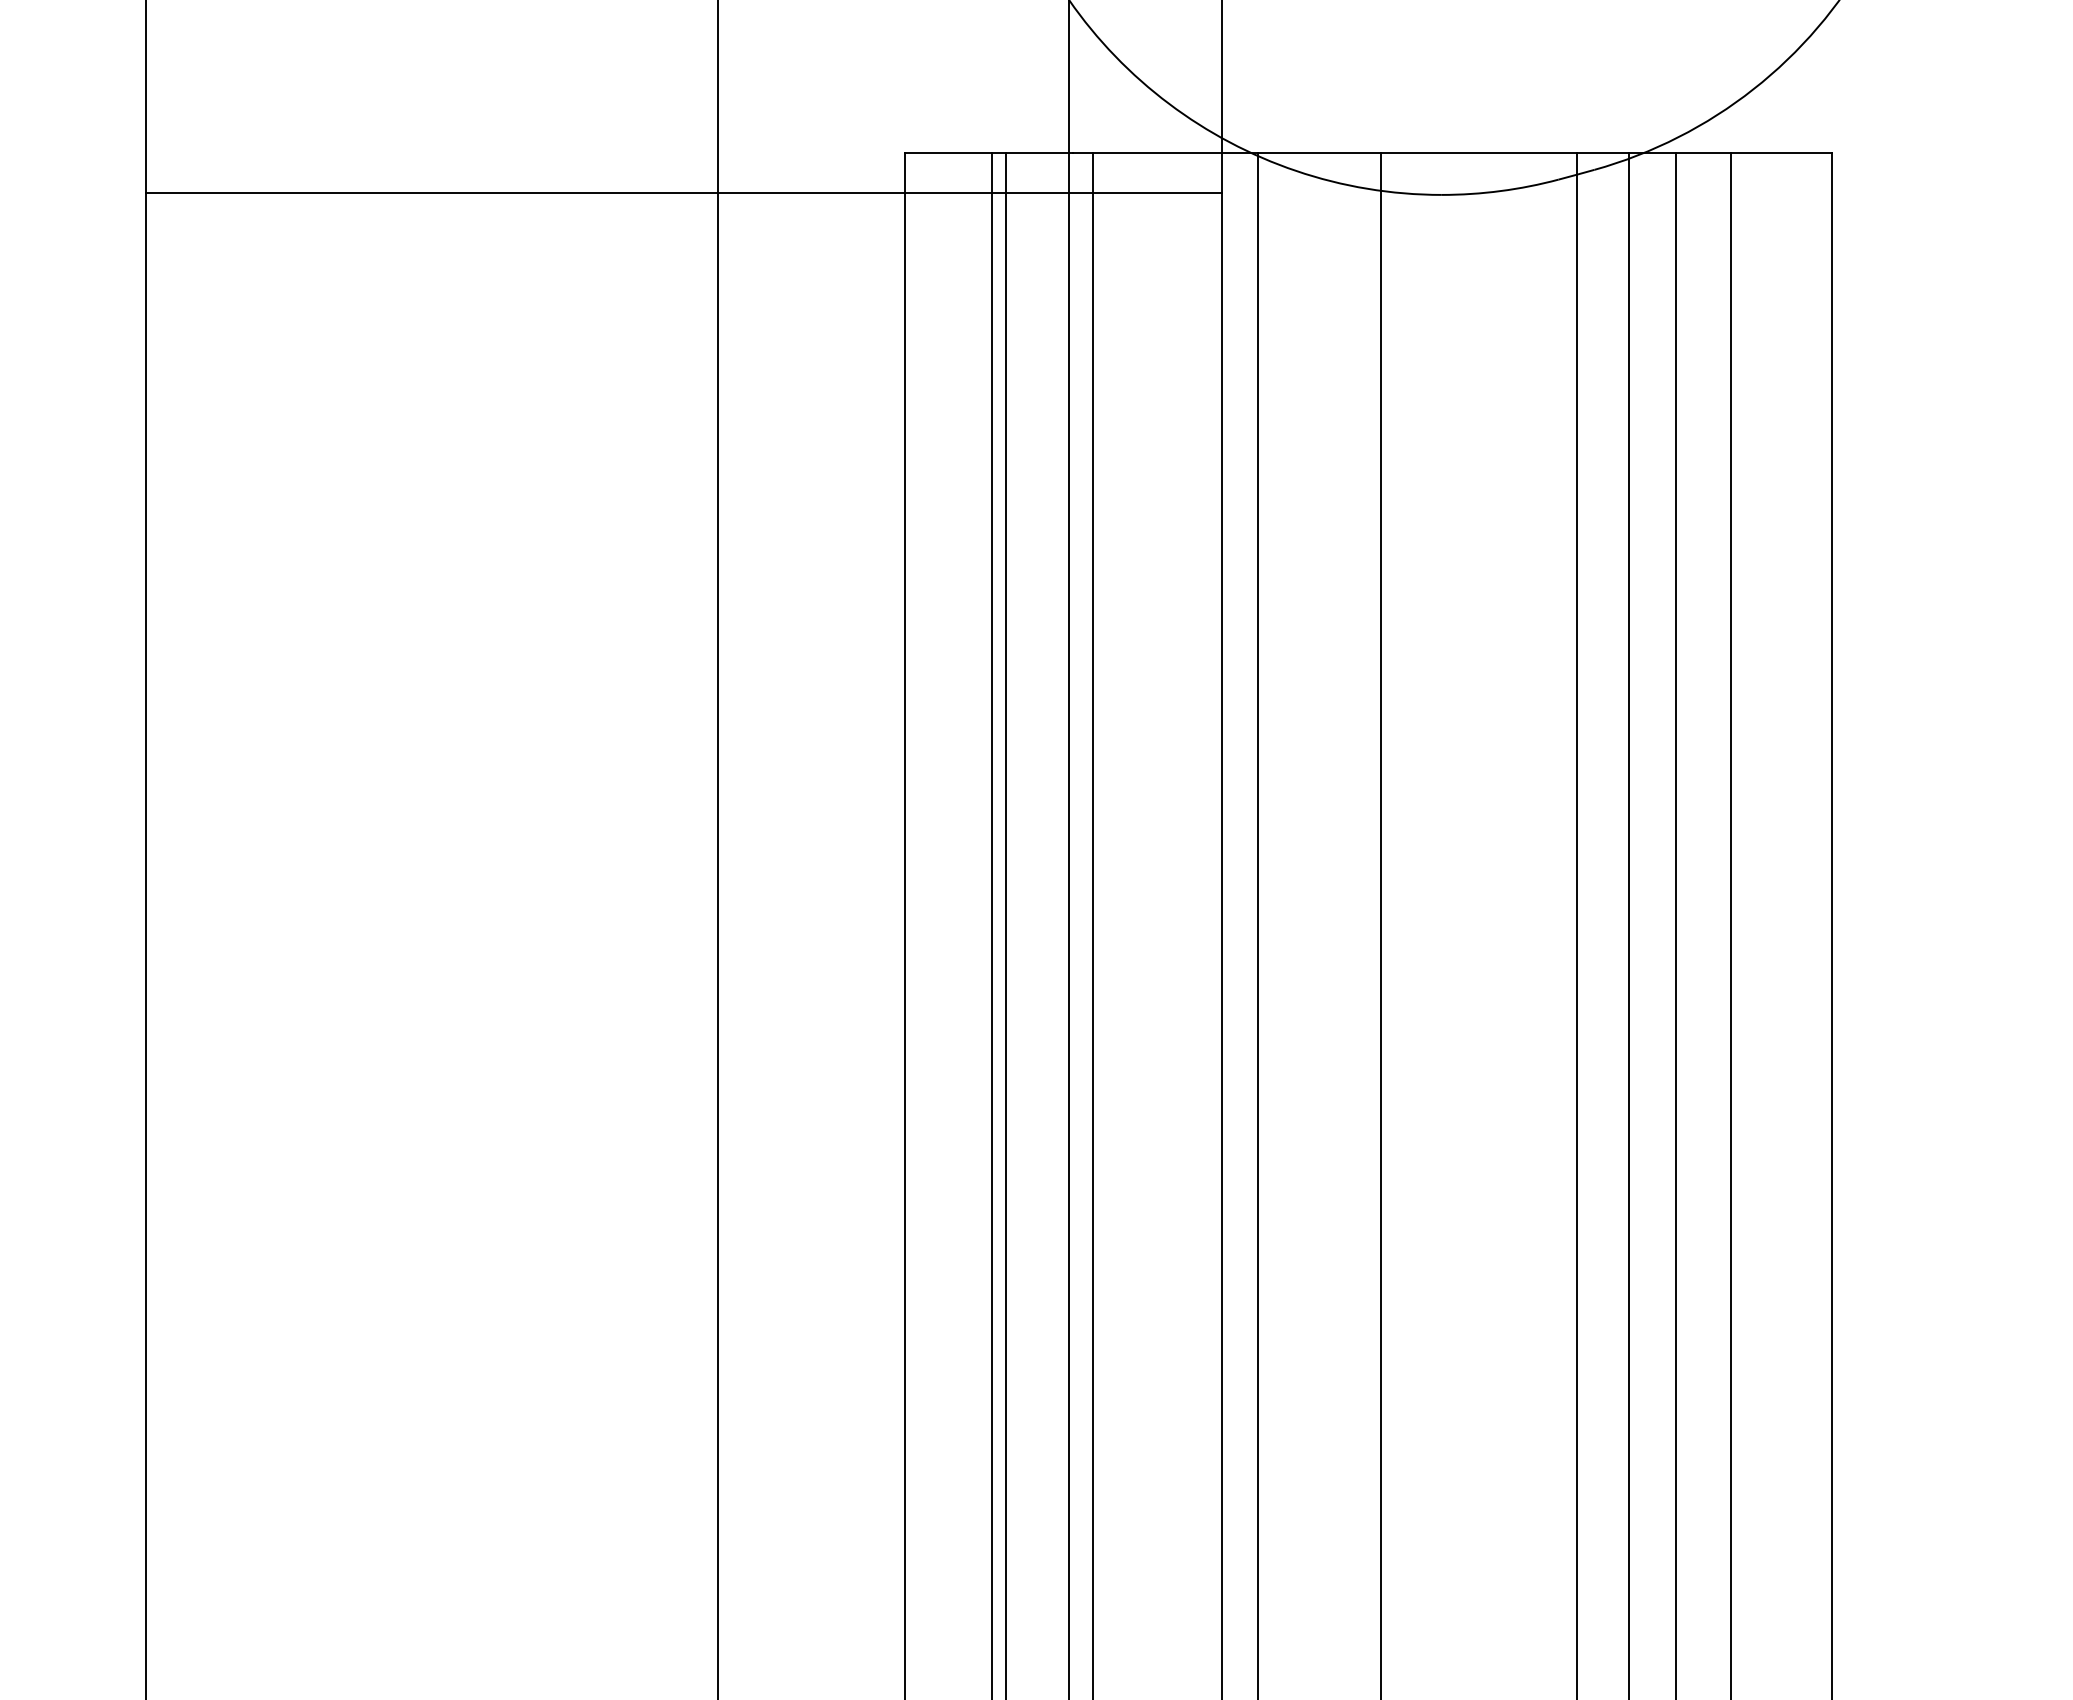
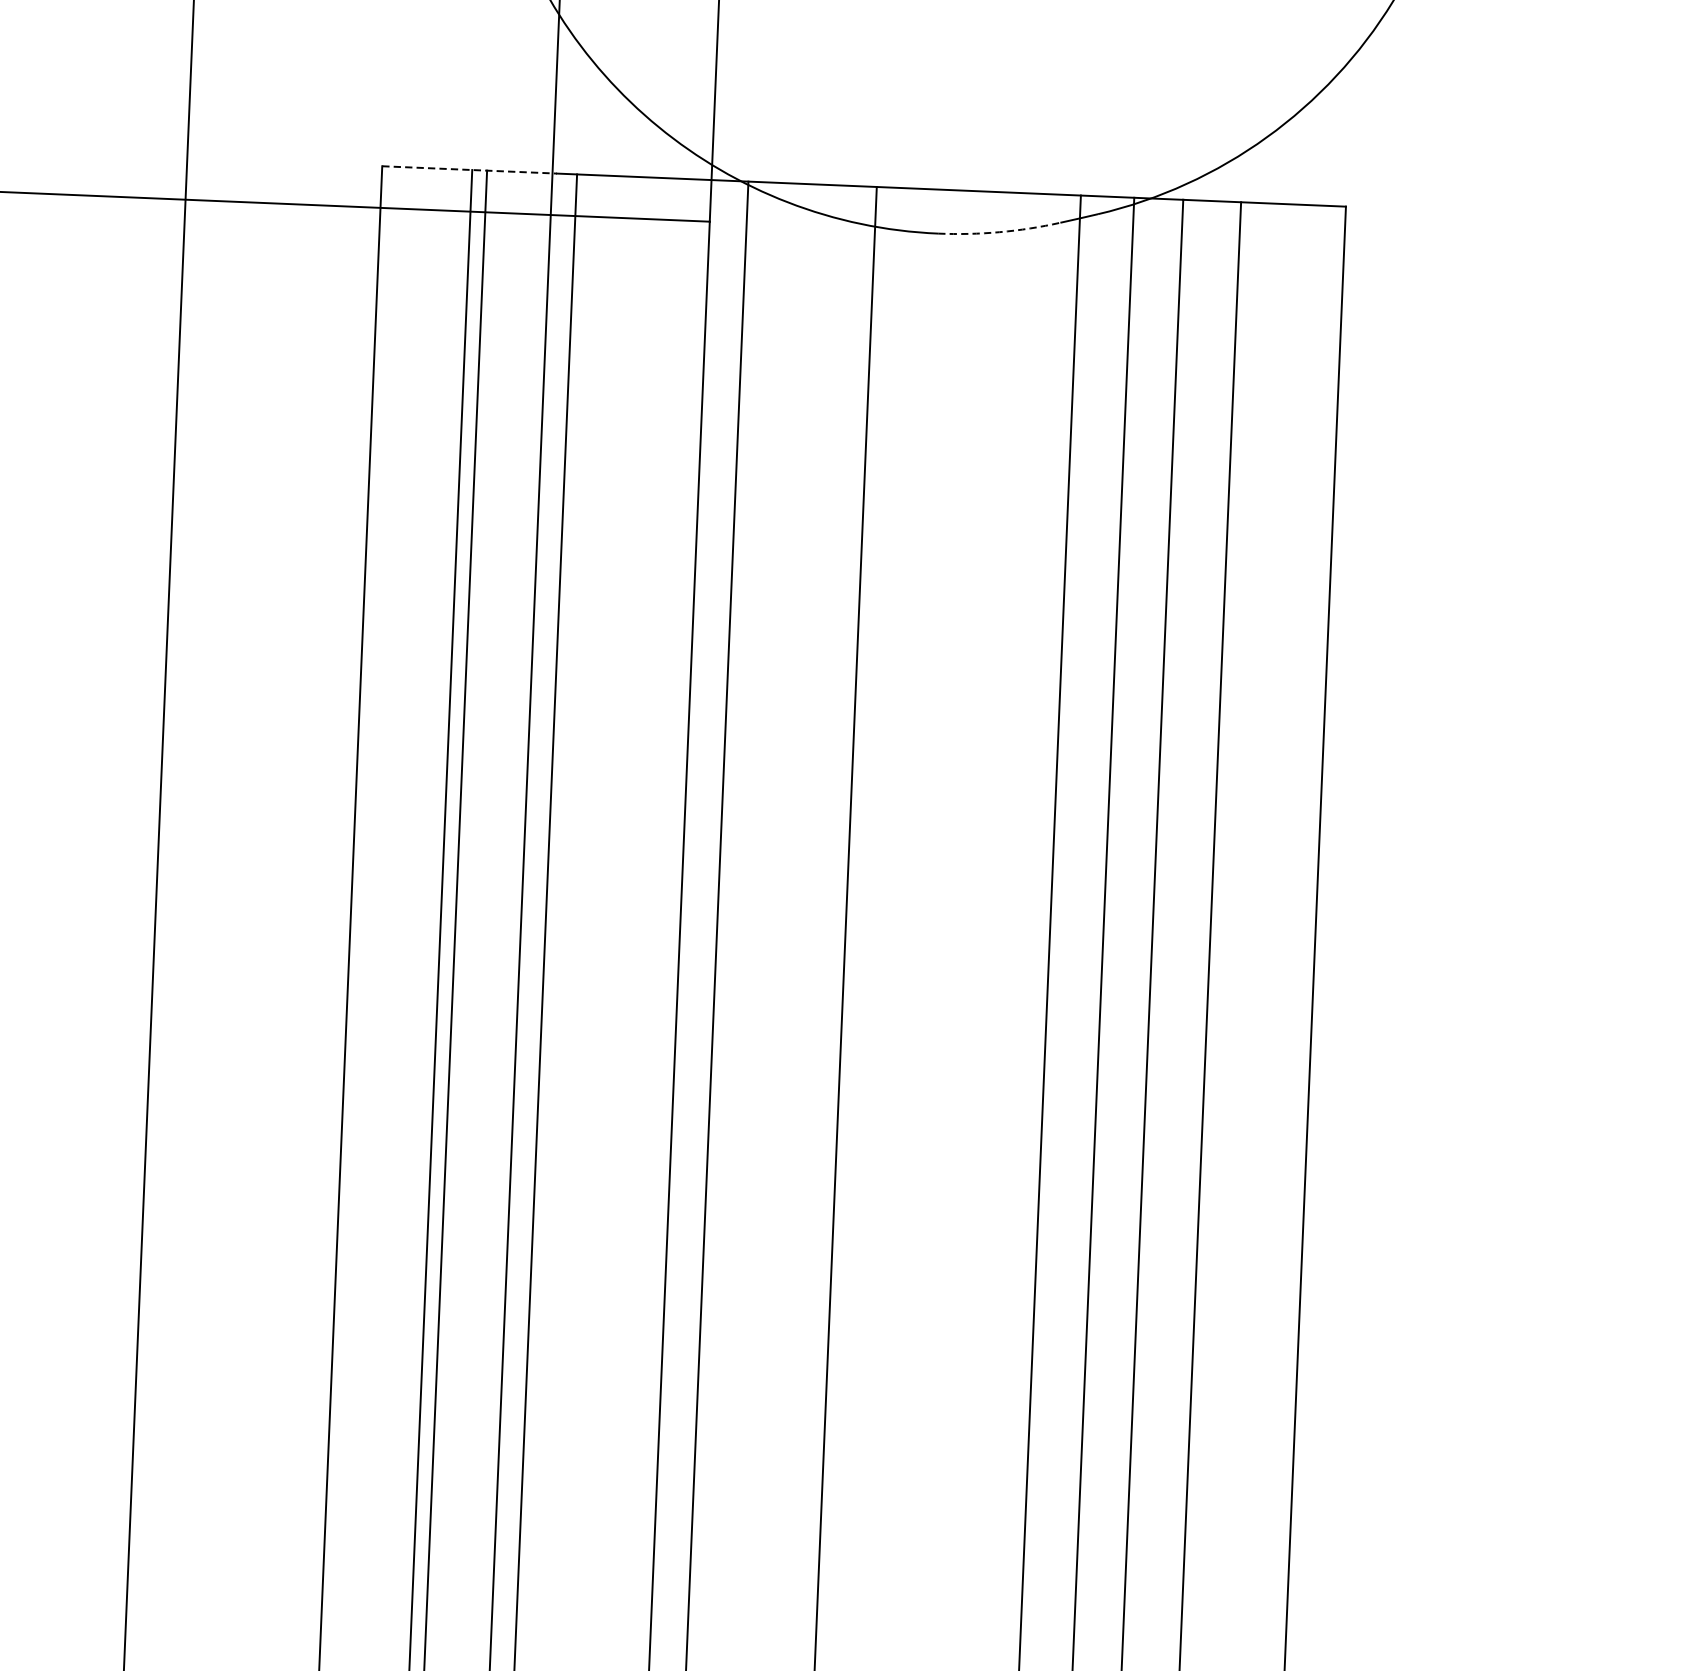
line: (989, 152) -> (469, 169), solid -> dashed
arc: (1500, 191) -> (999, 232), solid -> dashed

